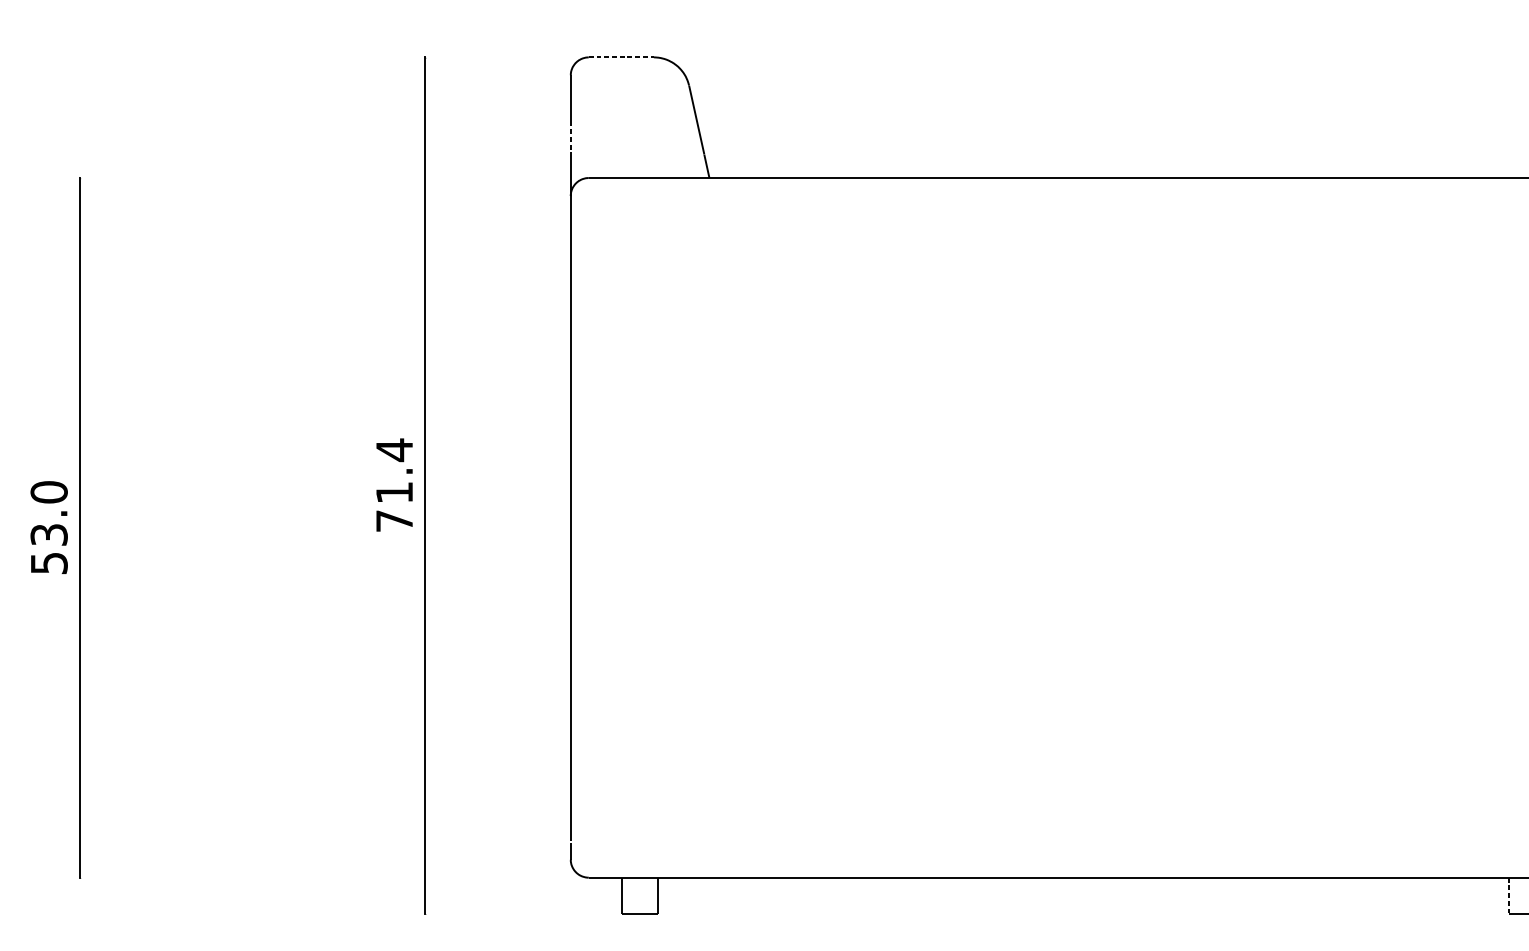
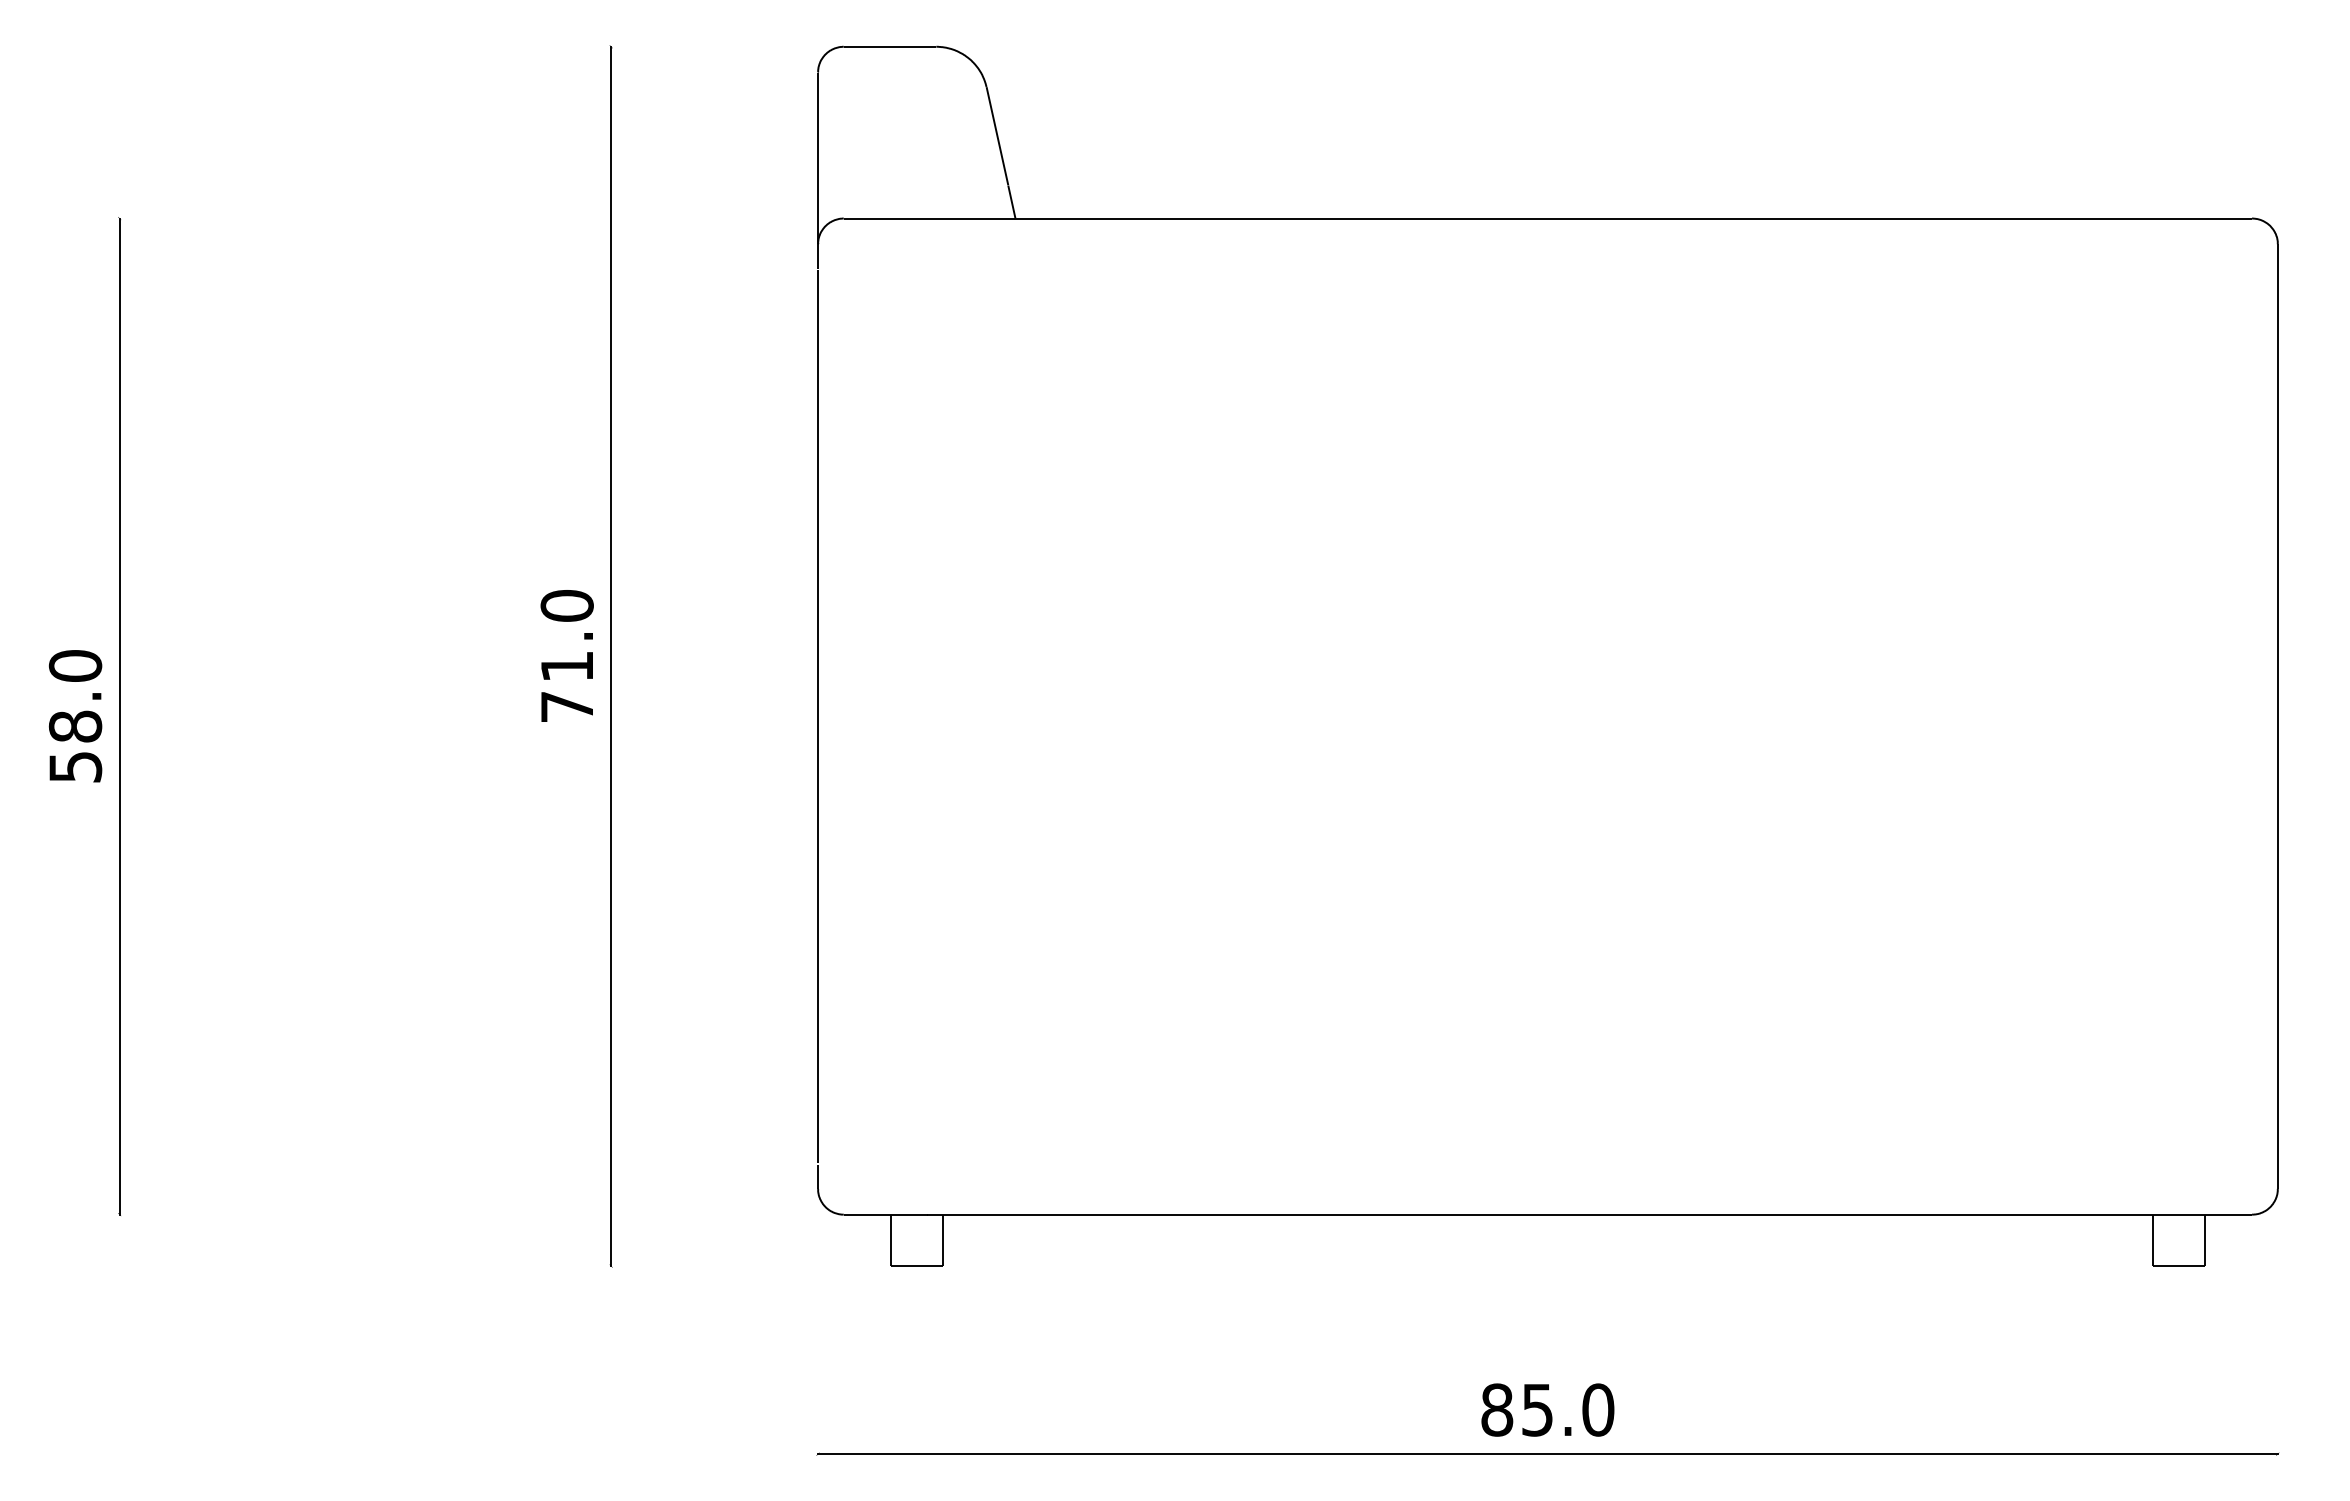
line: (621, 57) -> (890, 46), dashed -> solid
line: (570, 140) -> (817, 164), dashed -> solid
text: (394, 449) -> (566, 605), 71.4 -> 71.0
text: (49, 534) -> (75, 726), 53.0 -> 58.0
line: (1508, 895) -> (2153, 1240), dashed -> solid

